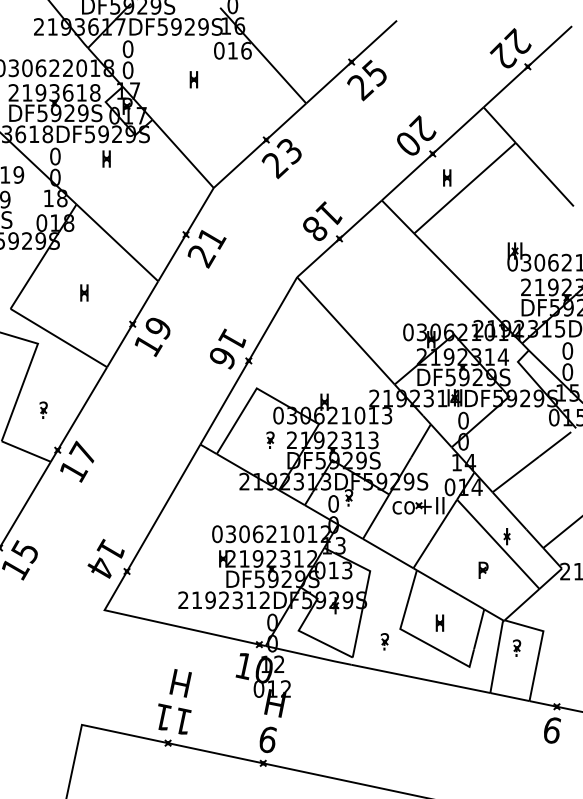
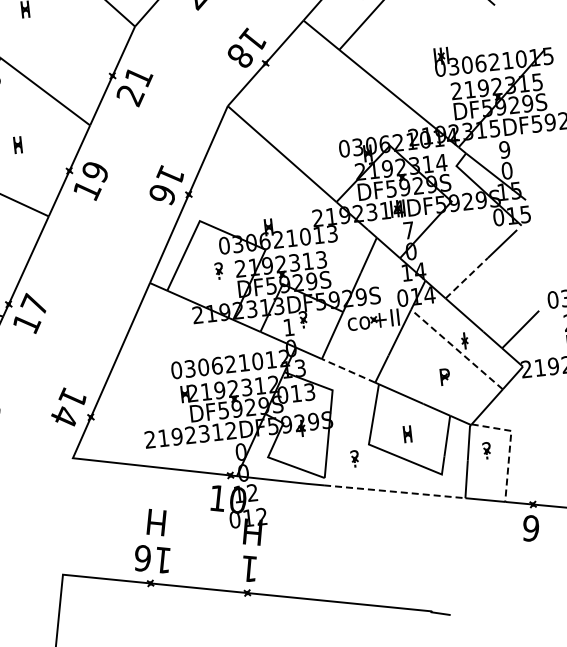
text: (567, 350) -> (504, 149), 0 -> 9
text: (463, 420) -> (408, 230), 0 -> 7
line: (516, 474) -> (467, 278), solid -> dashed
text: (333, 503) -> (288, 327), 0 -> 1
line: (498, 544) -> (457, 349), solid -> dashed
line: (387, 553) -> (347, 370), solid -> dashed
line: (540, 645) -> (510, 445), solid -> dashed
line: (420, 678) -> (394, 491), solid -> dashed
text: (162, 716) -> (142, 557), 11 -> 16
text: (552, 730) -> (531, 528), 6 -> 9
text: (267, 739) -> (249, 568), 9 -> 1

